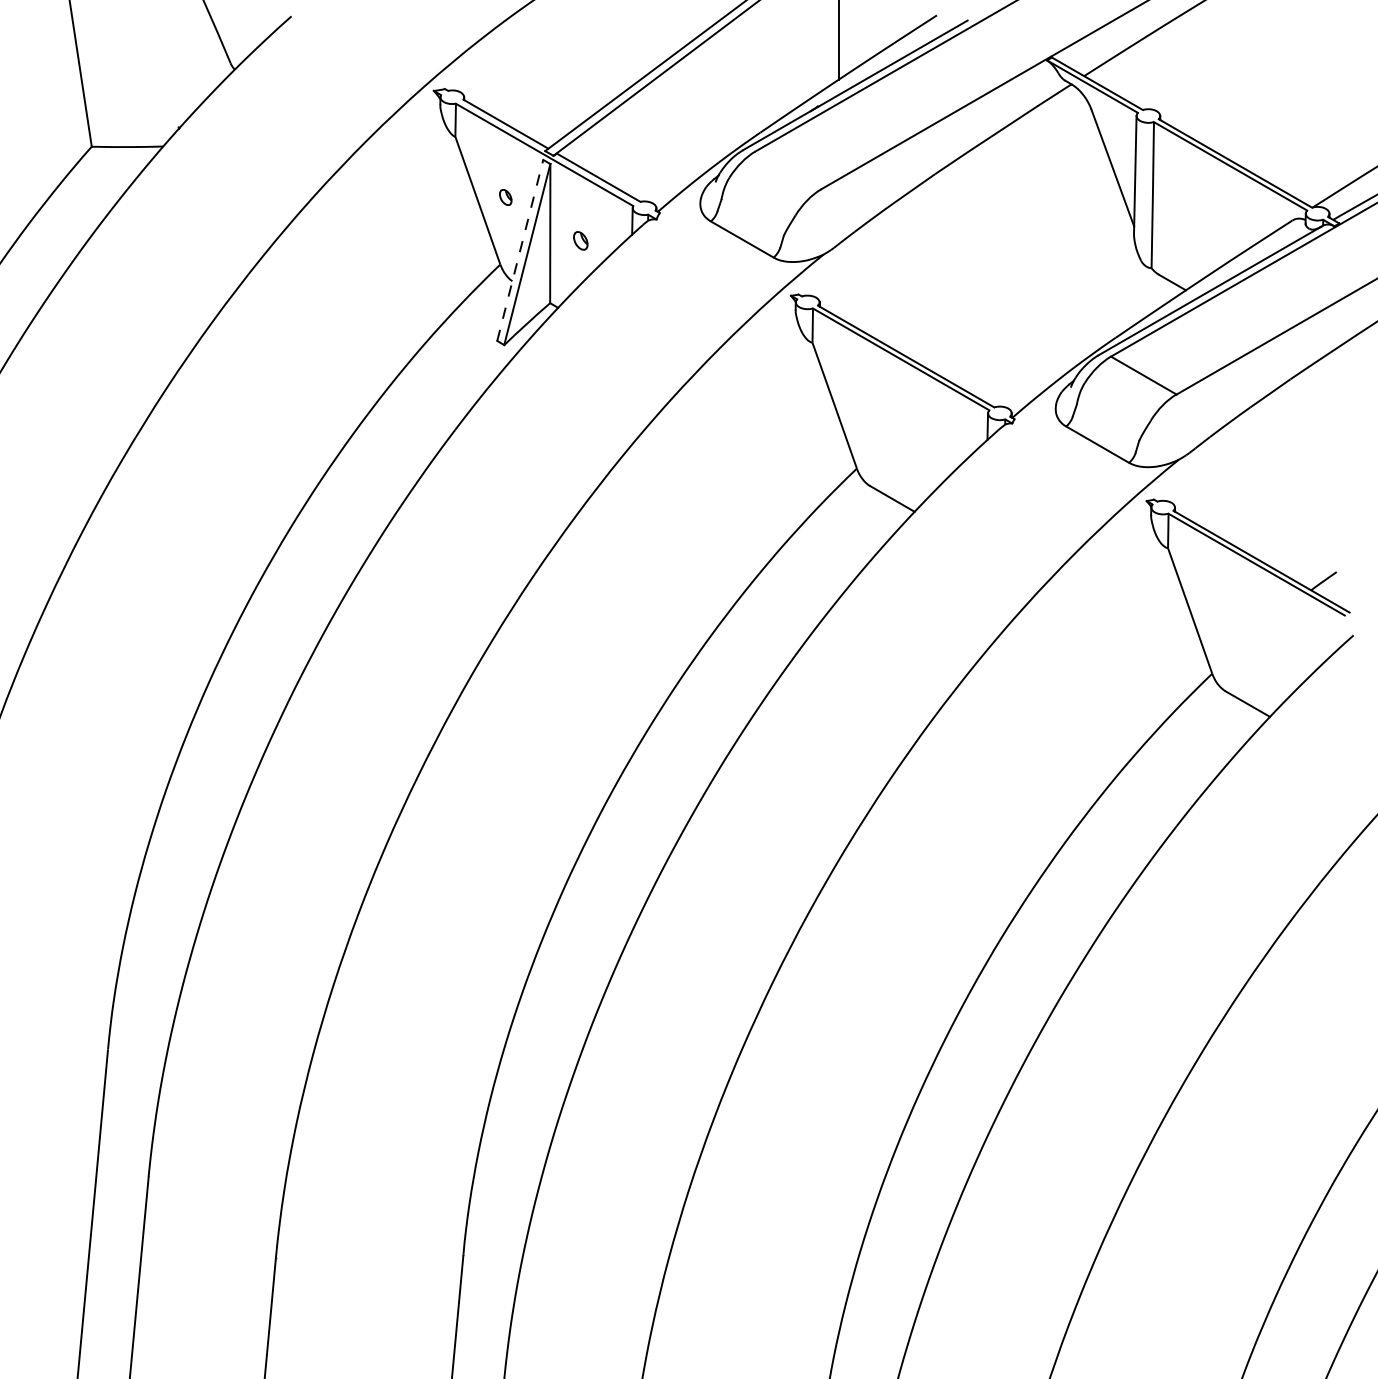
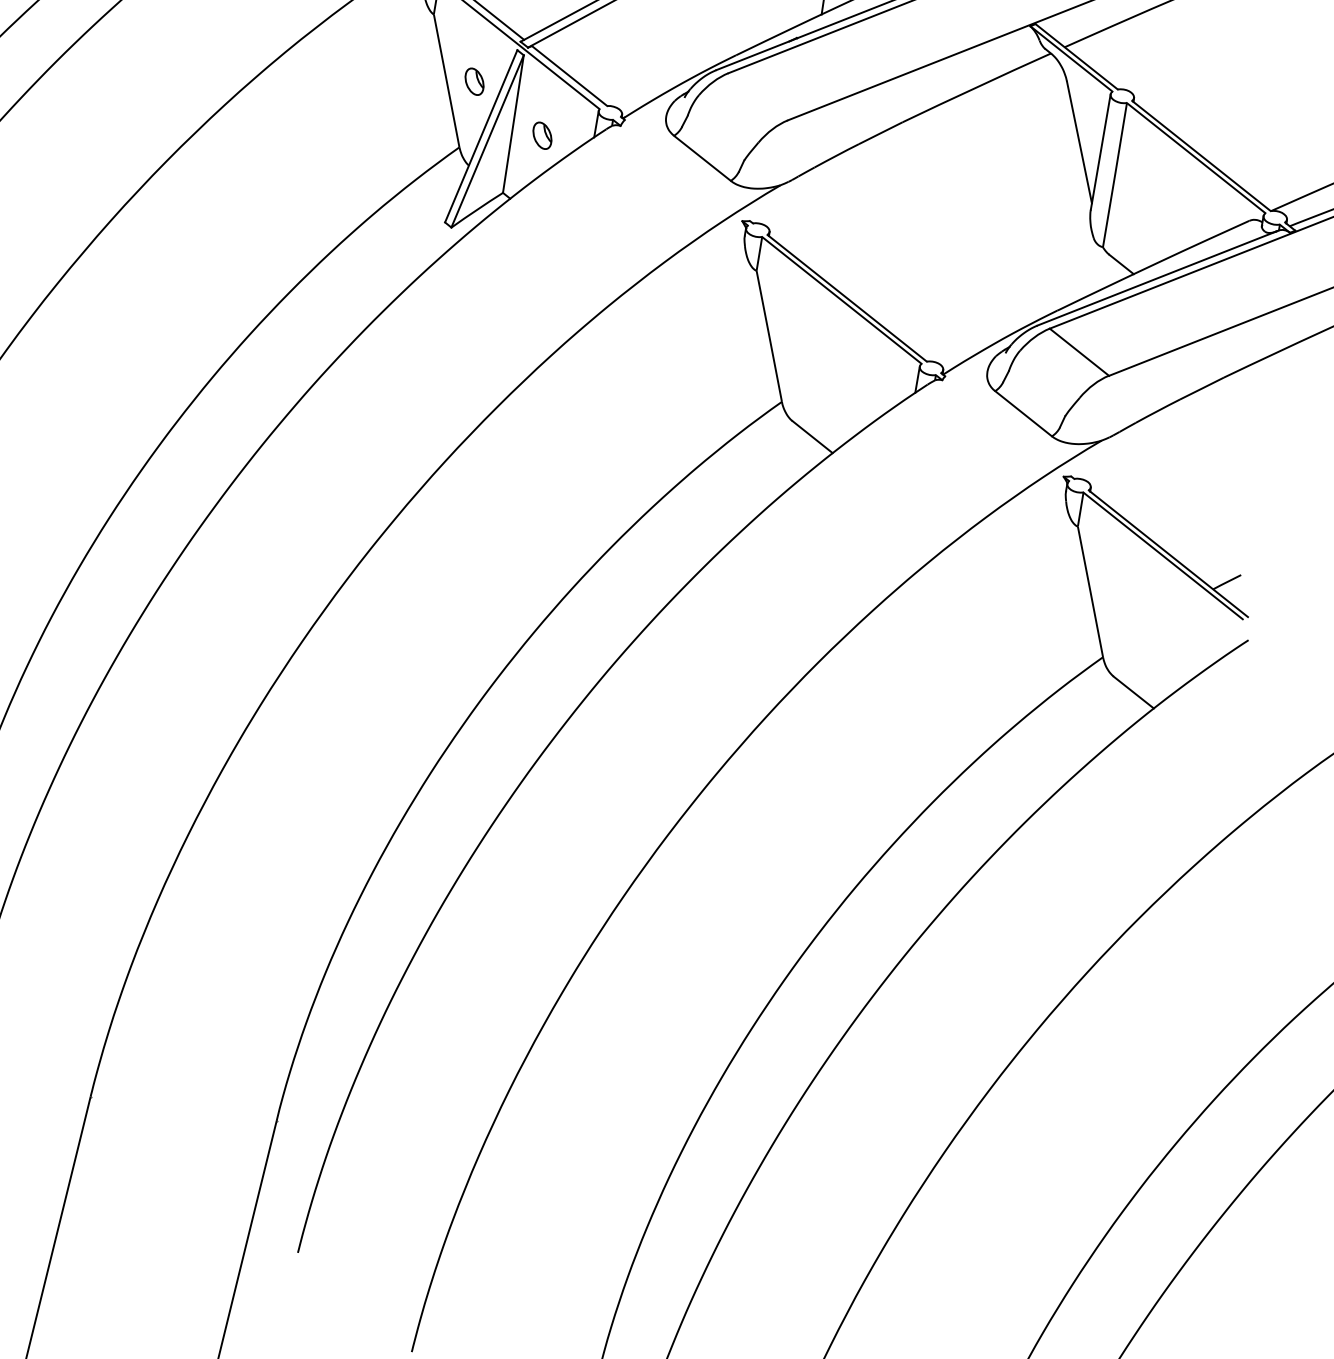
part: (505, 197) -> (474, 81), size x1.67
part: (580, 240) -> (542, 135), size x1.43
line: (520, 249) -> (481, 135), dashed -> solid

